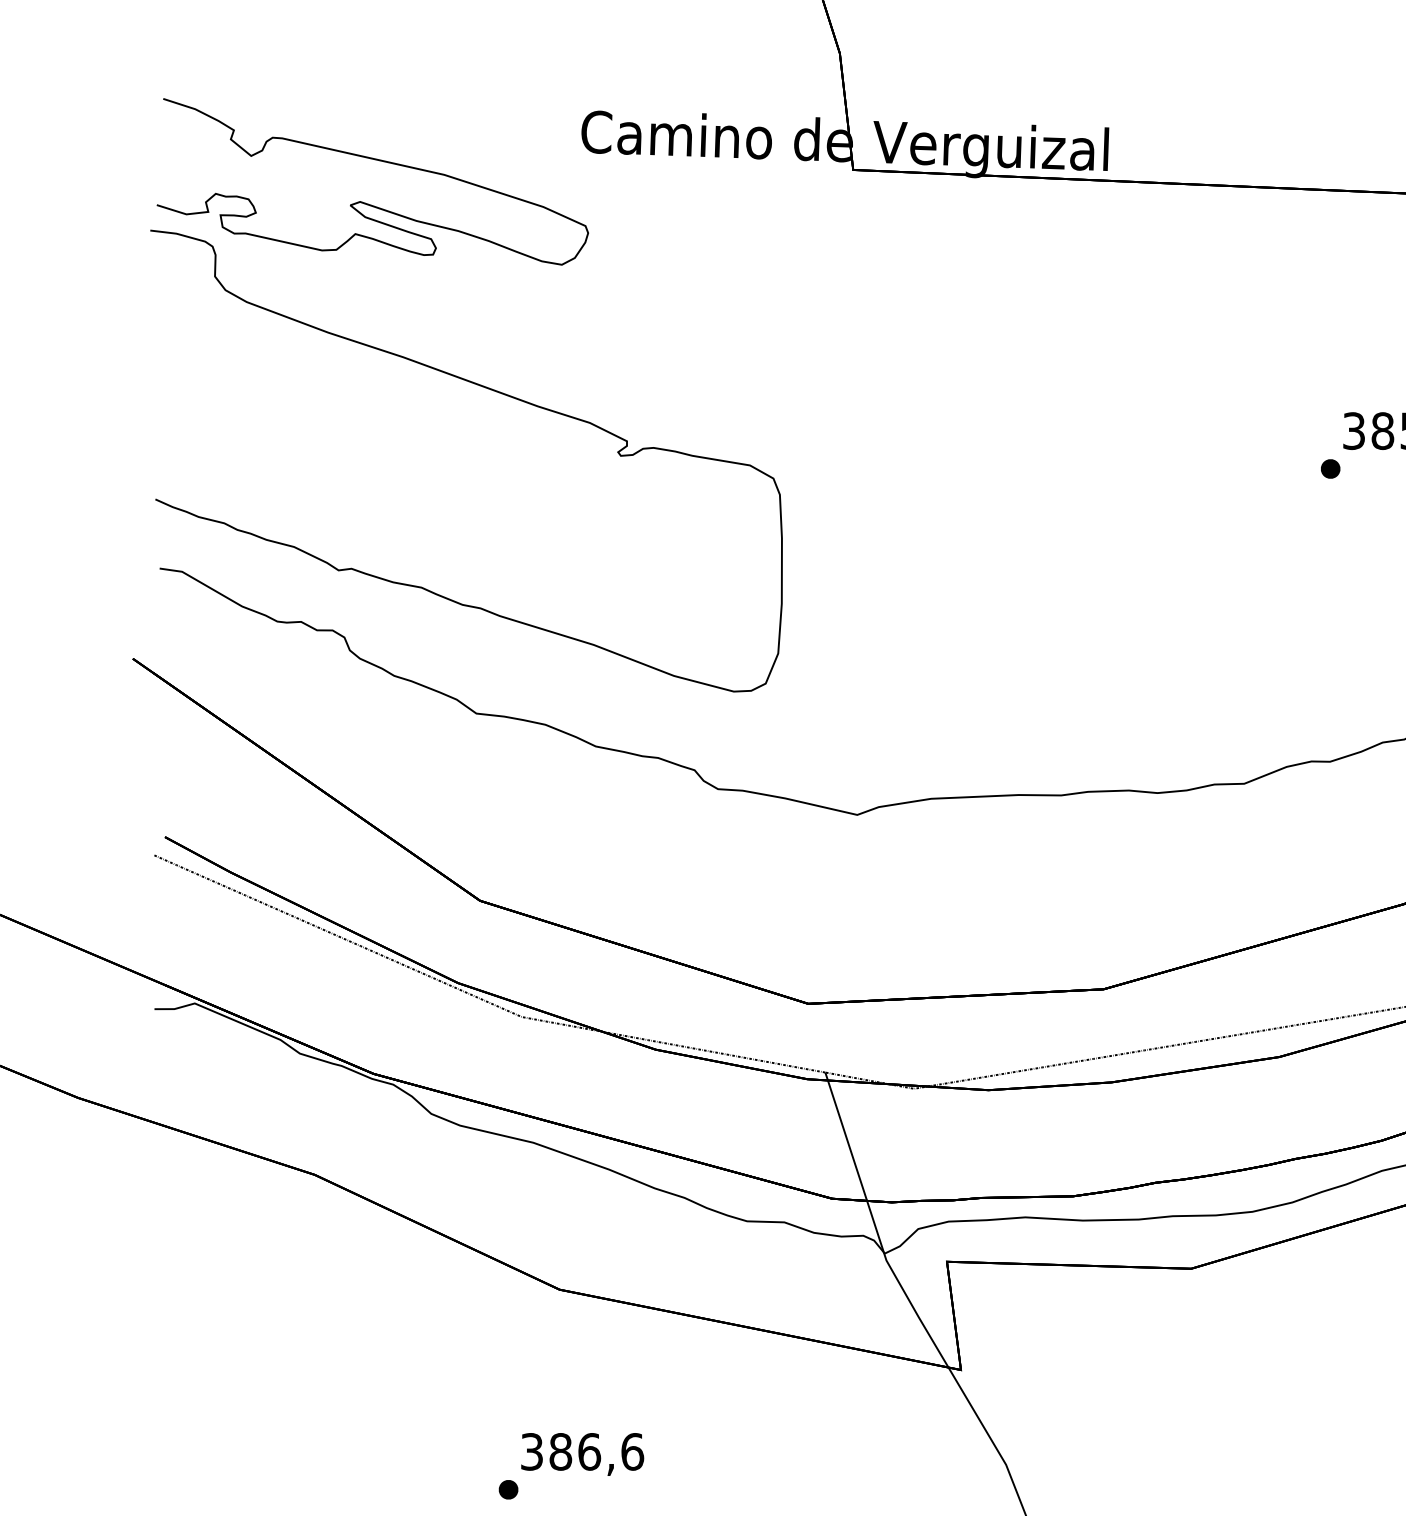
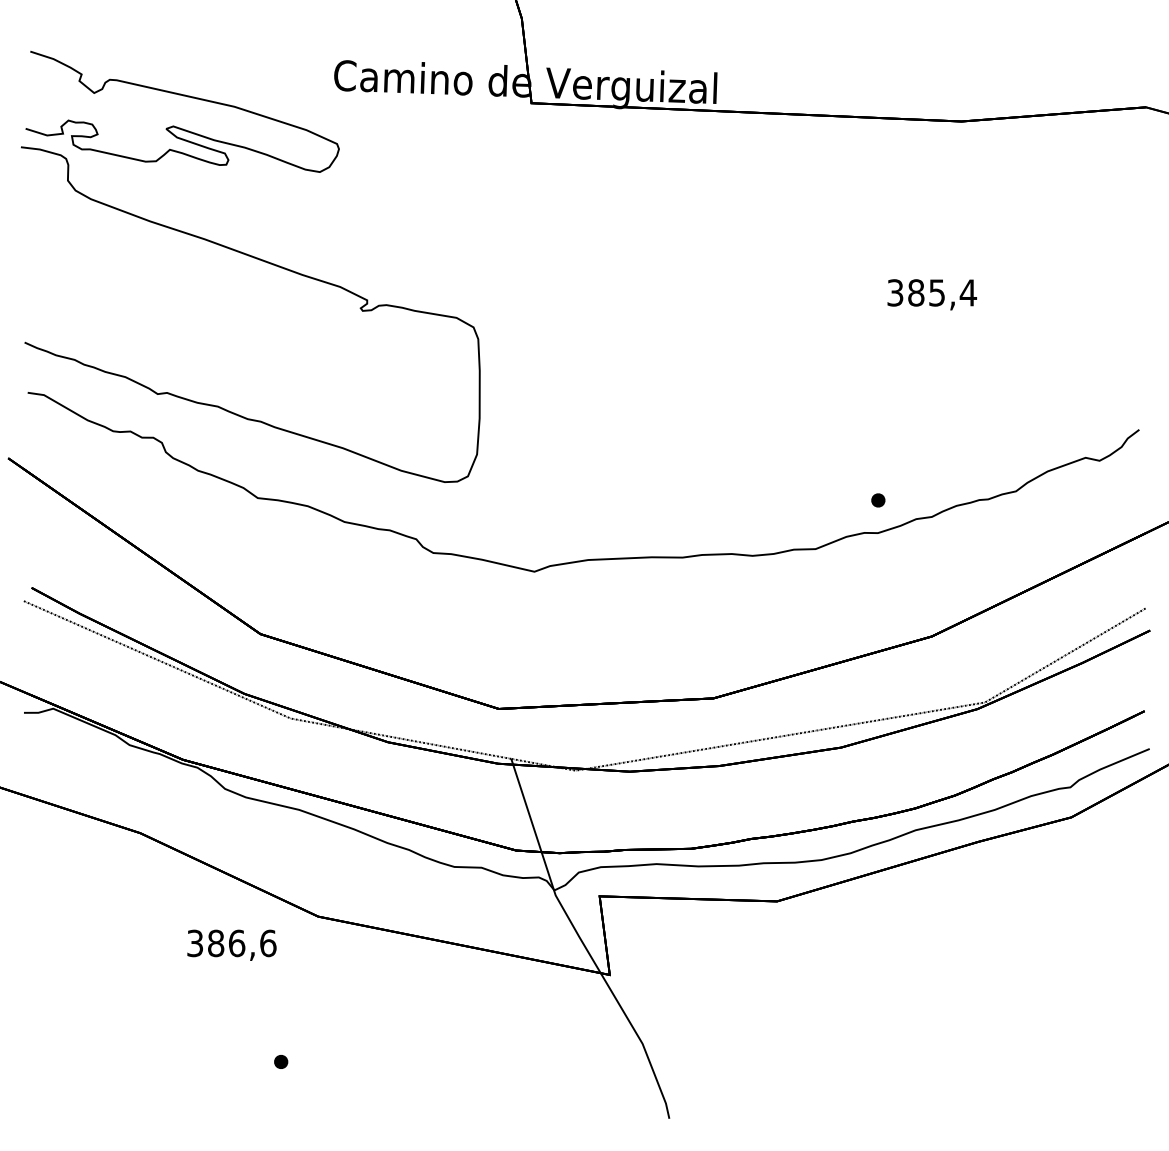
part: (1330, 469) -> (878, 500), moved
text: (581, 1453) -> (231, 944), moved

